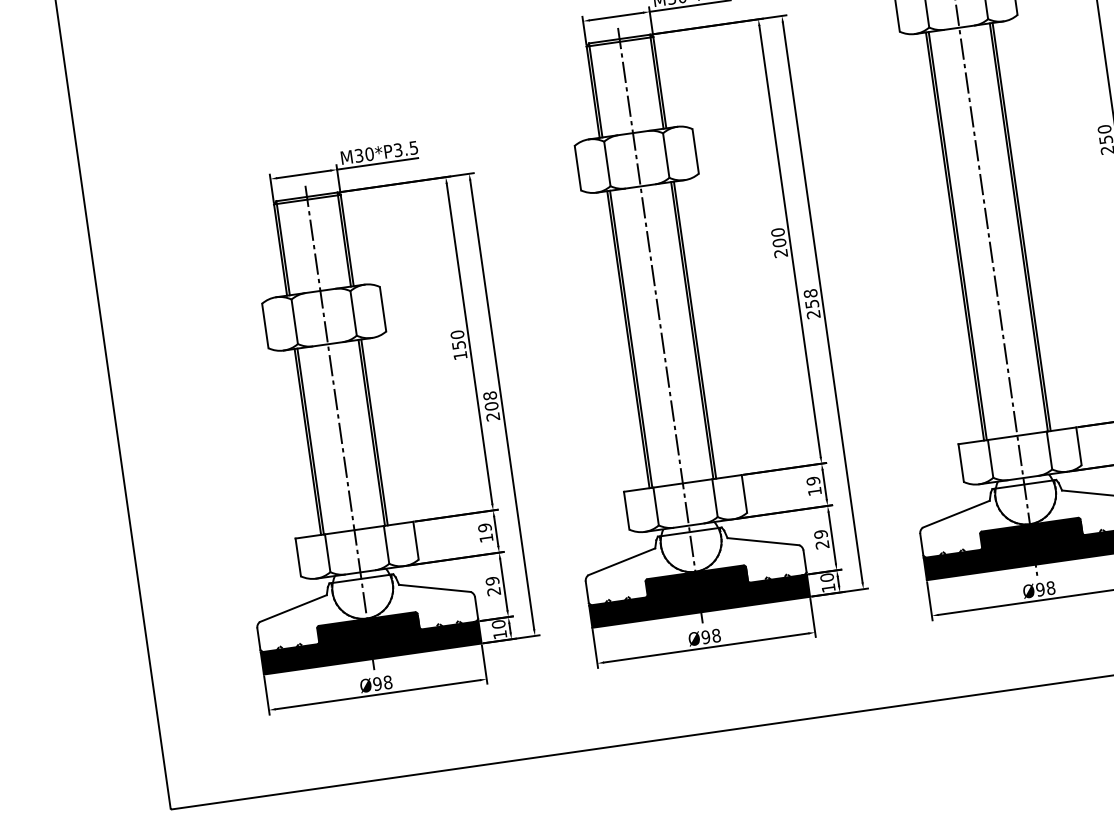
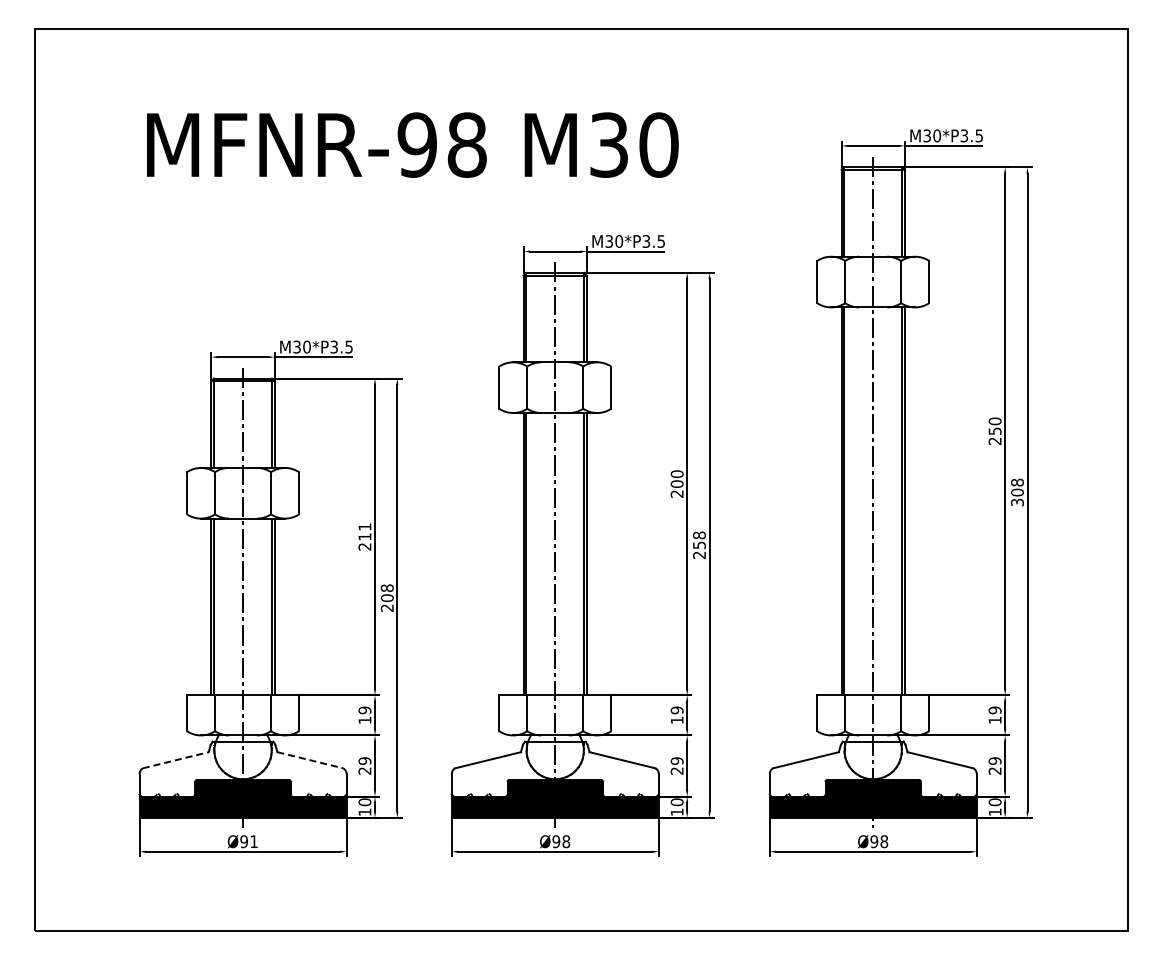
text: (458, 344) -> (364, 536), 150 -> 211
line: (435, 588) -> (310, 760), solid -> dashed
line: (293, 608) -> (175, 760), solid -> dashed
text: (387, 682) -> (253, 841), Ø98 -> Ø91

